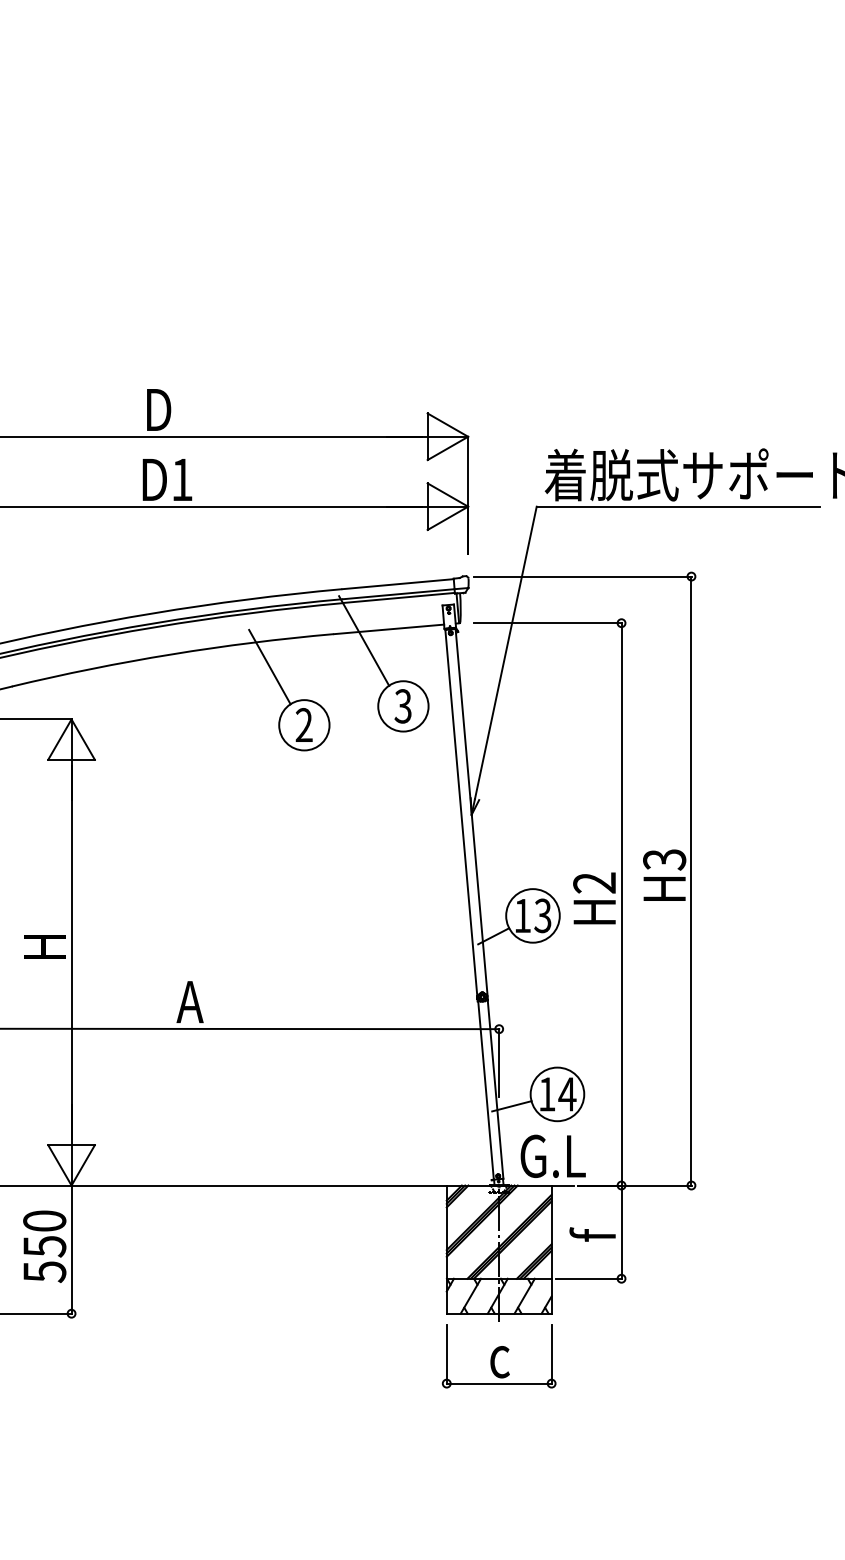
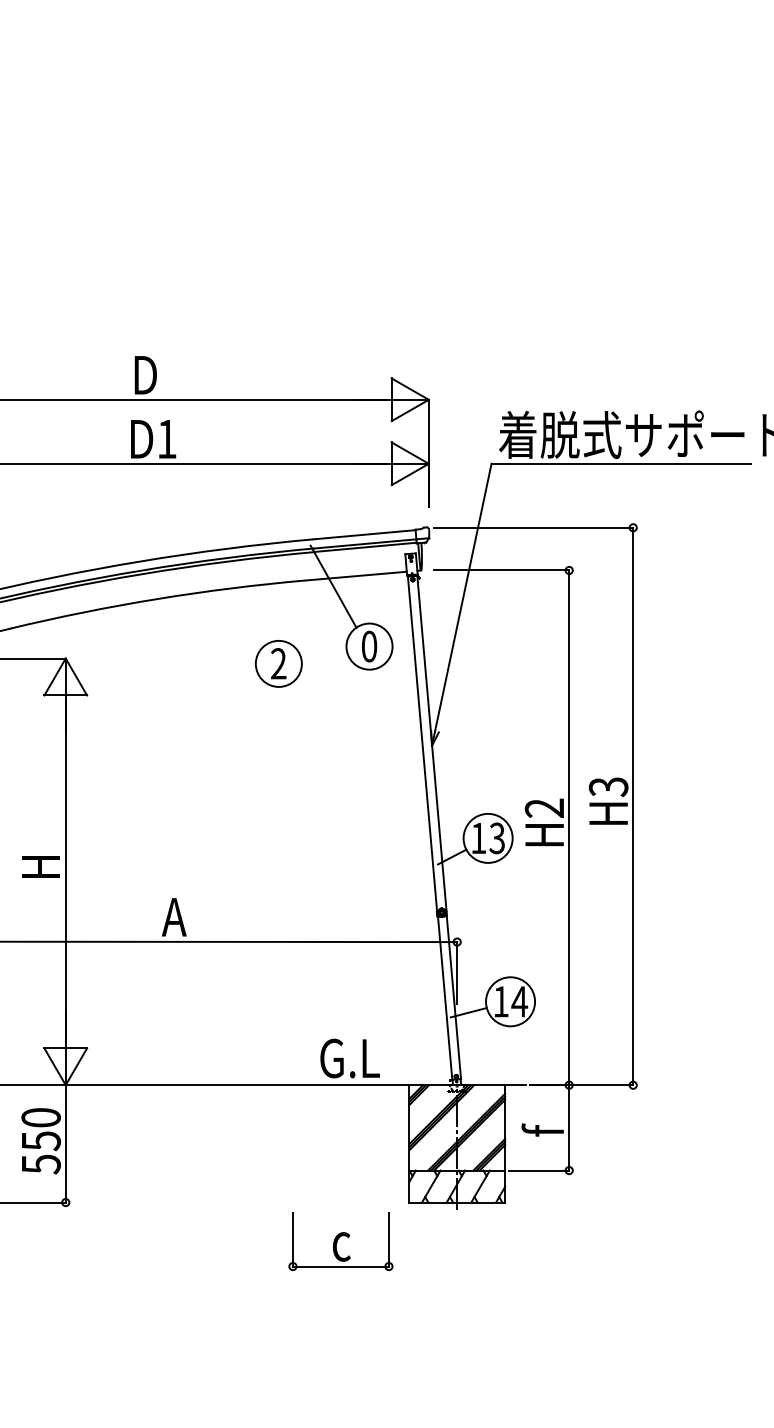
line: (269, 666) -> (246, 610), removed
text: (402, 706) -> (368, 646), 3 -> 0
text: (552, 1155) -> (349, 1057), moved
part: (498, 1356) -> (340, 1241), moved

